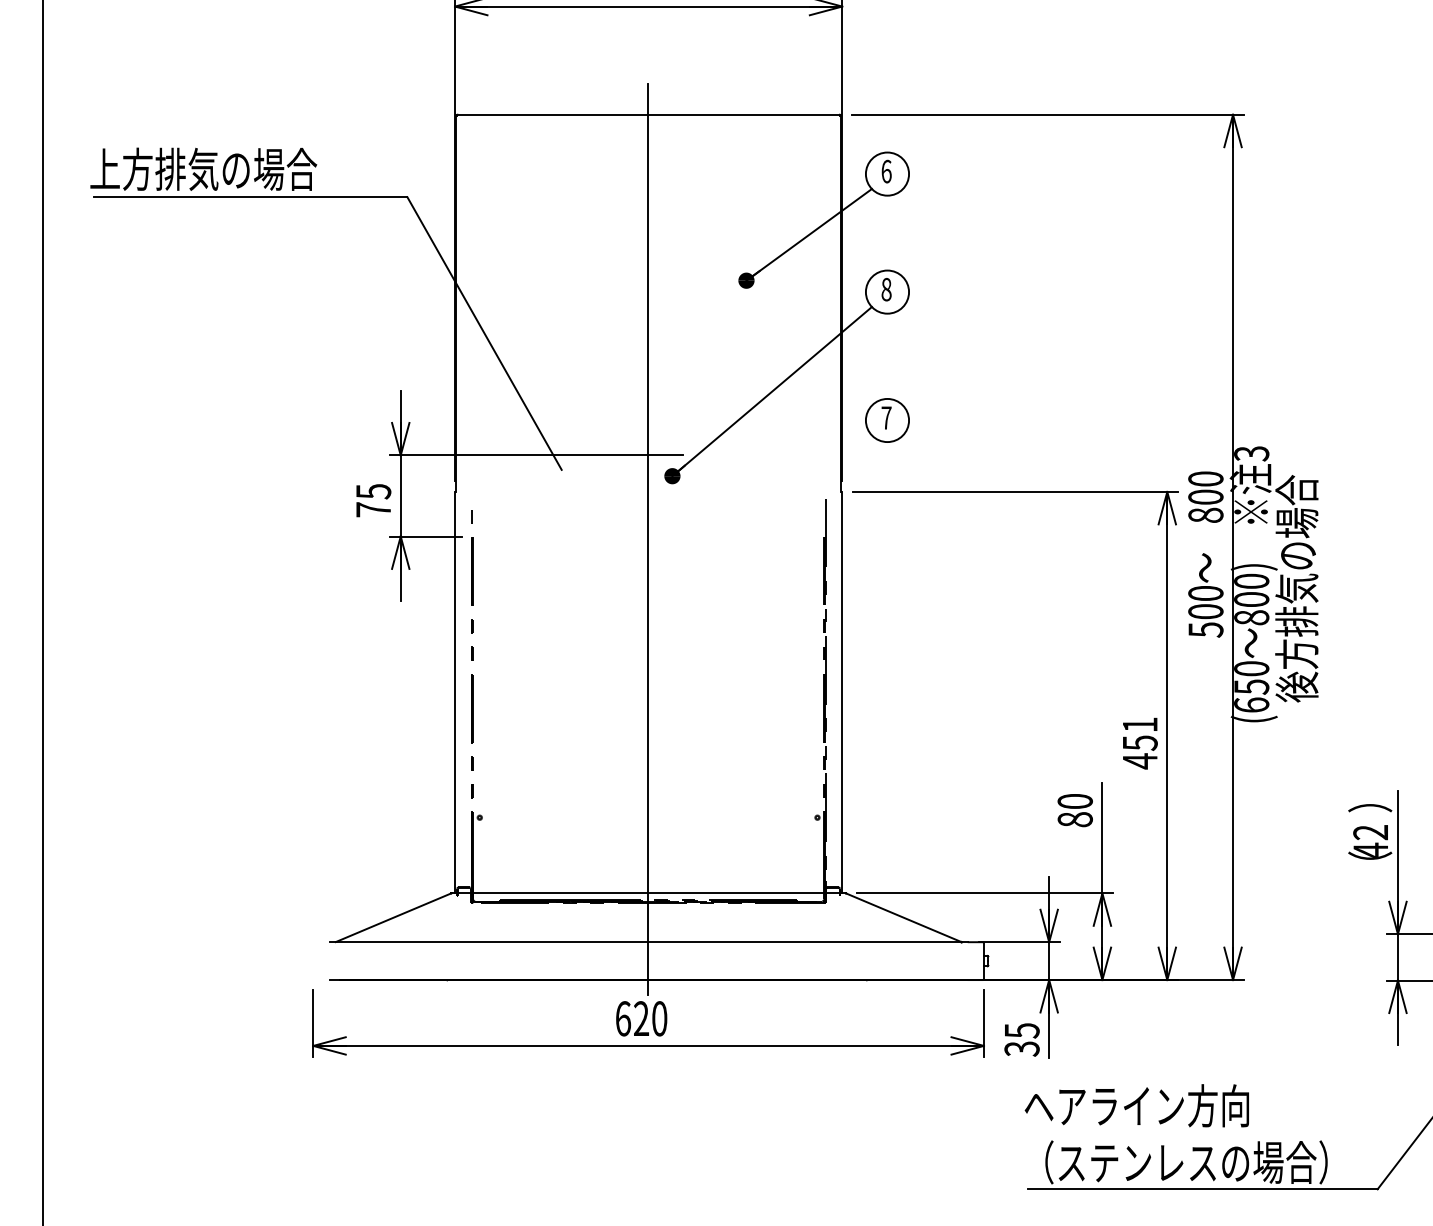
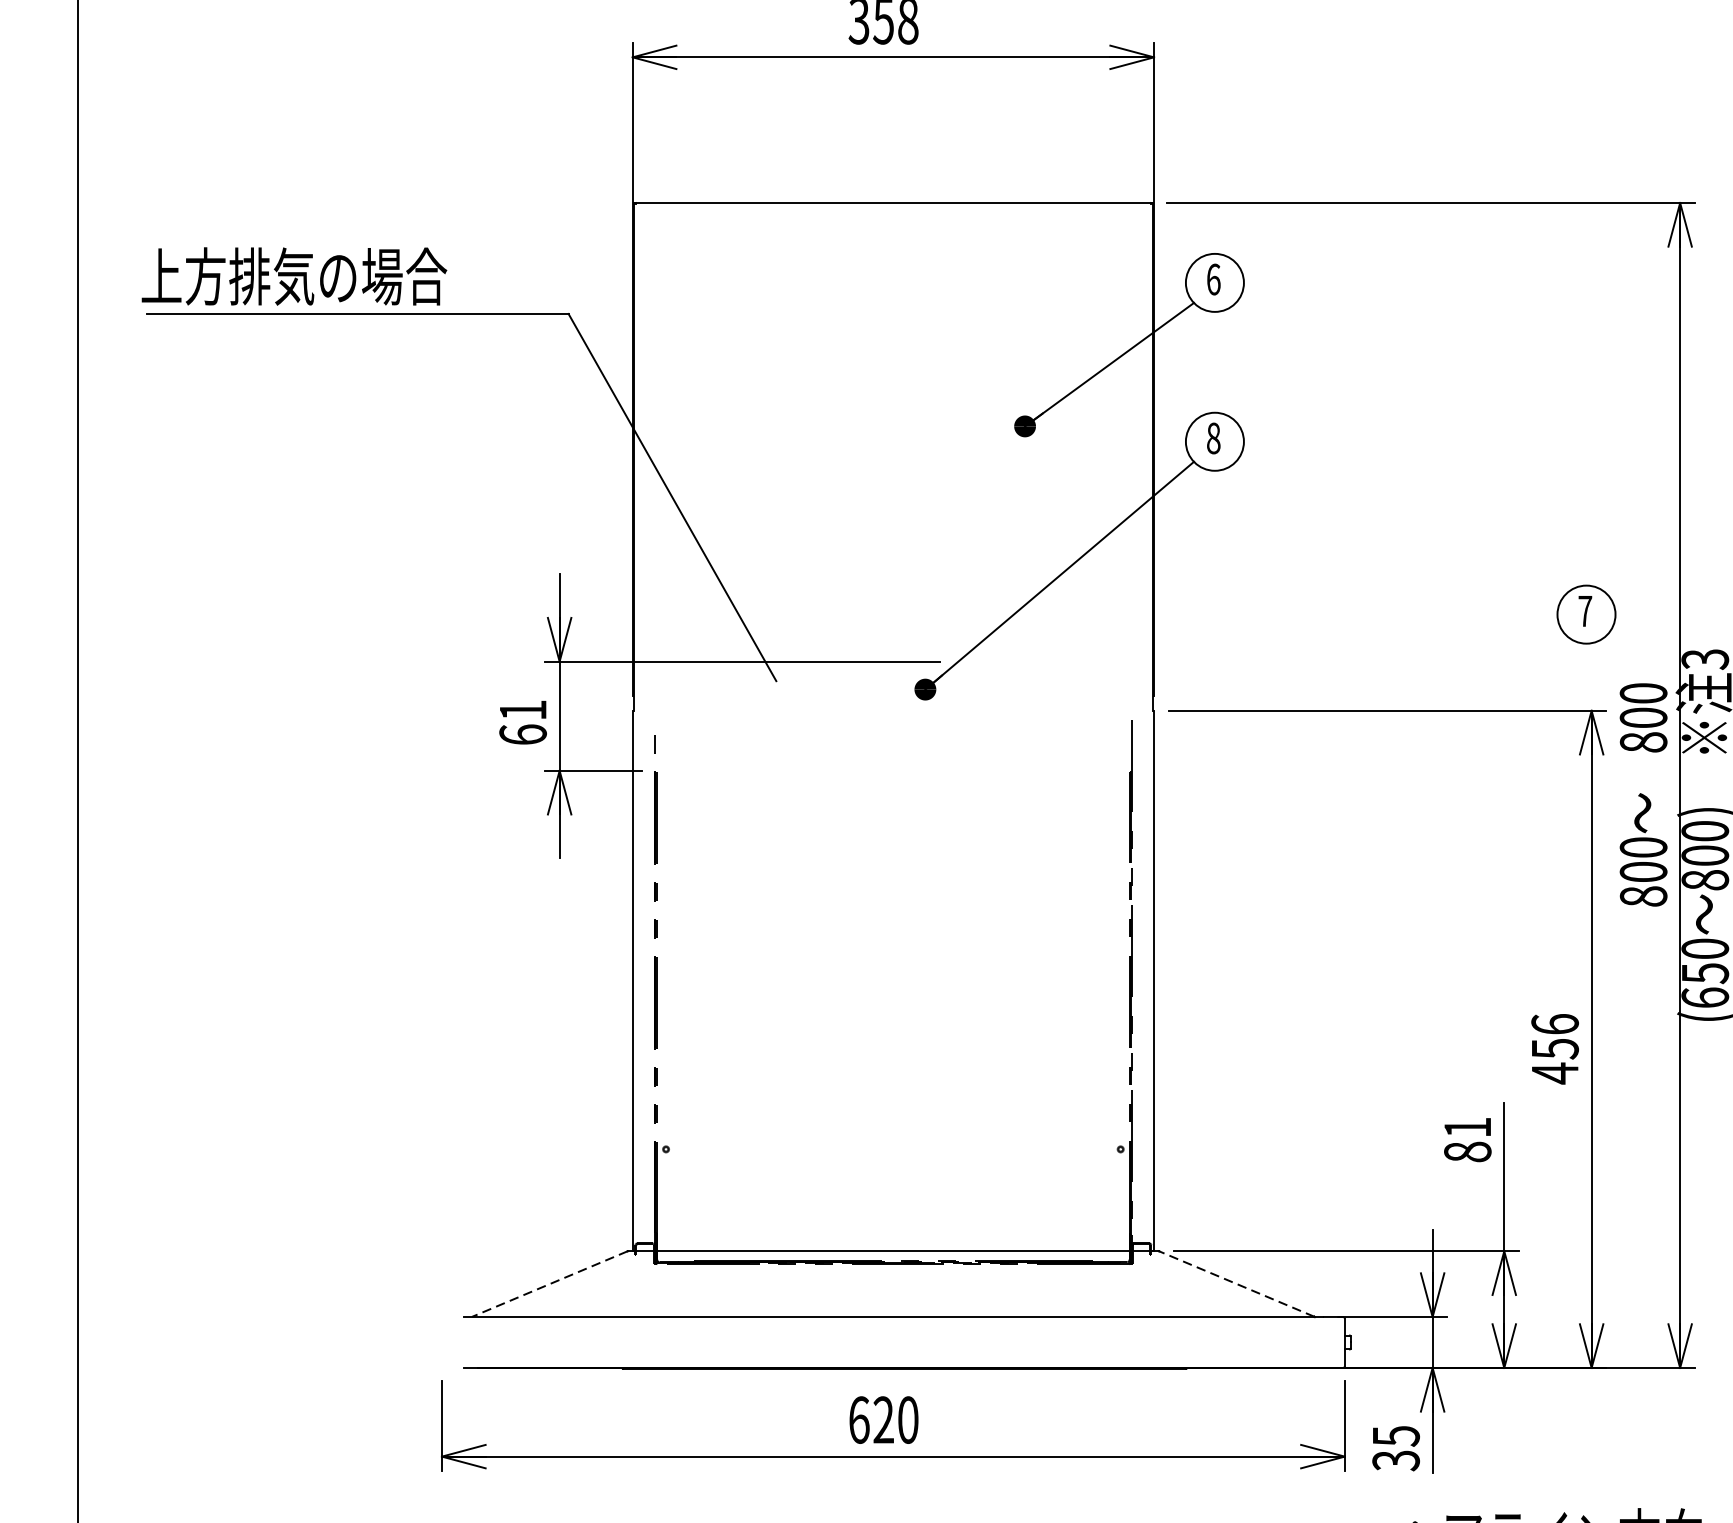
part: (887, 420) -> (1586, 614), moved
text: (373, 500) -> (522, 722), 75 -> 61
line: (647, 539) -> (891, 774), removed
text: (1205, 629) -> (1643, 895), 500 -> 800
text: (1139, 724) -> (1554, 1023), 451 -> 456
text: (1074, 801) -> (1466, 1127), 80 -> 81
line: (393, 917) -> (549, 1283), solid -> dashed
line: (903, 917) -> (1236, 1283), solid -> dashed

